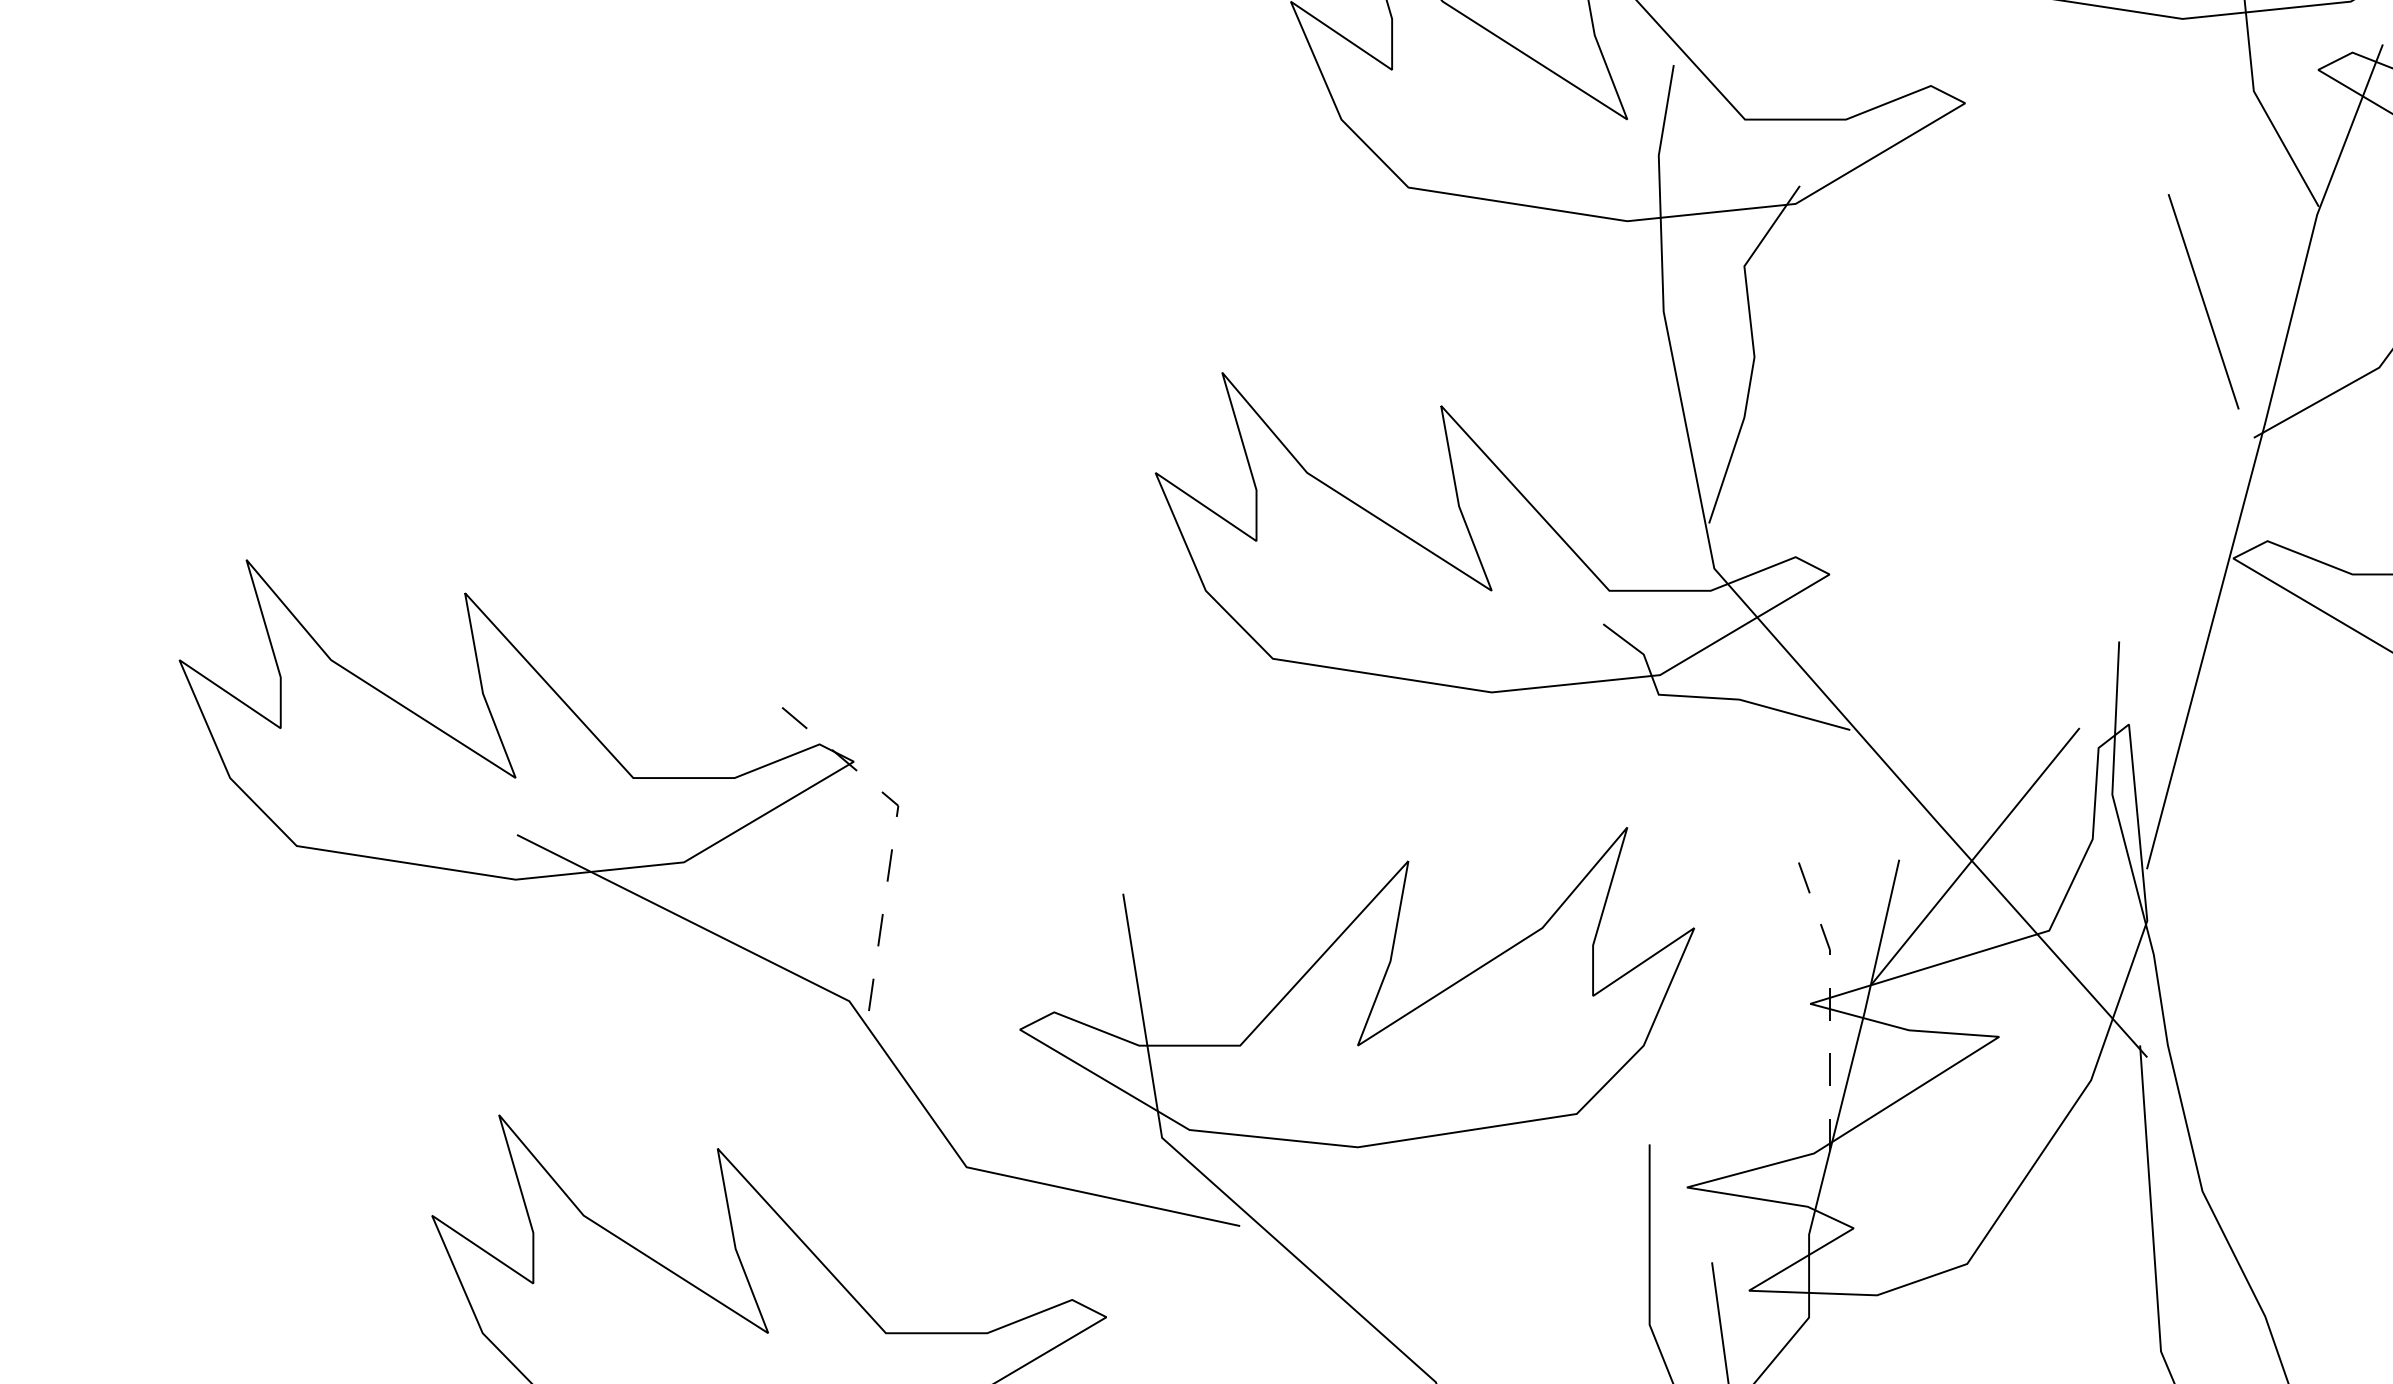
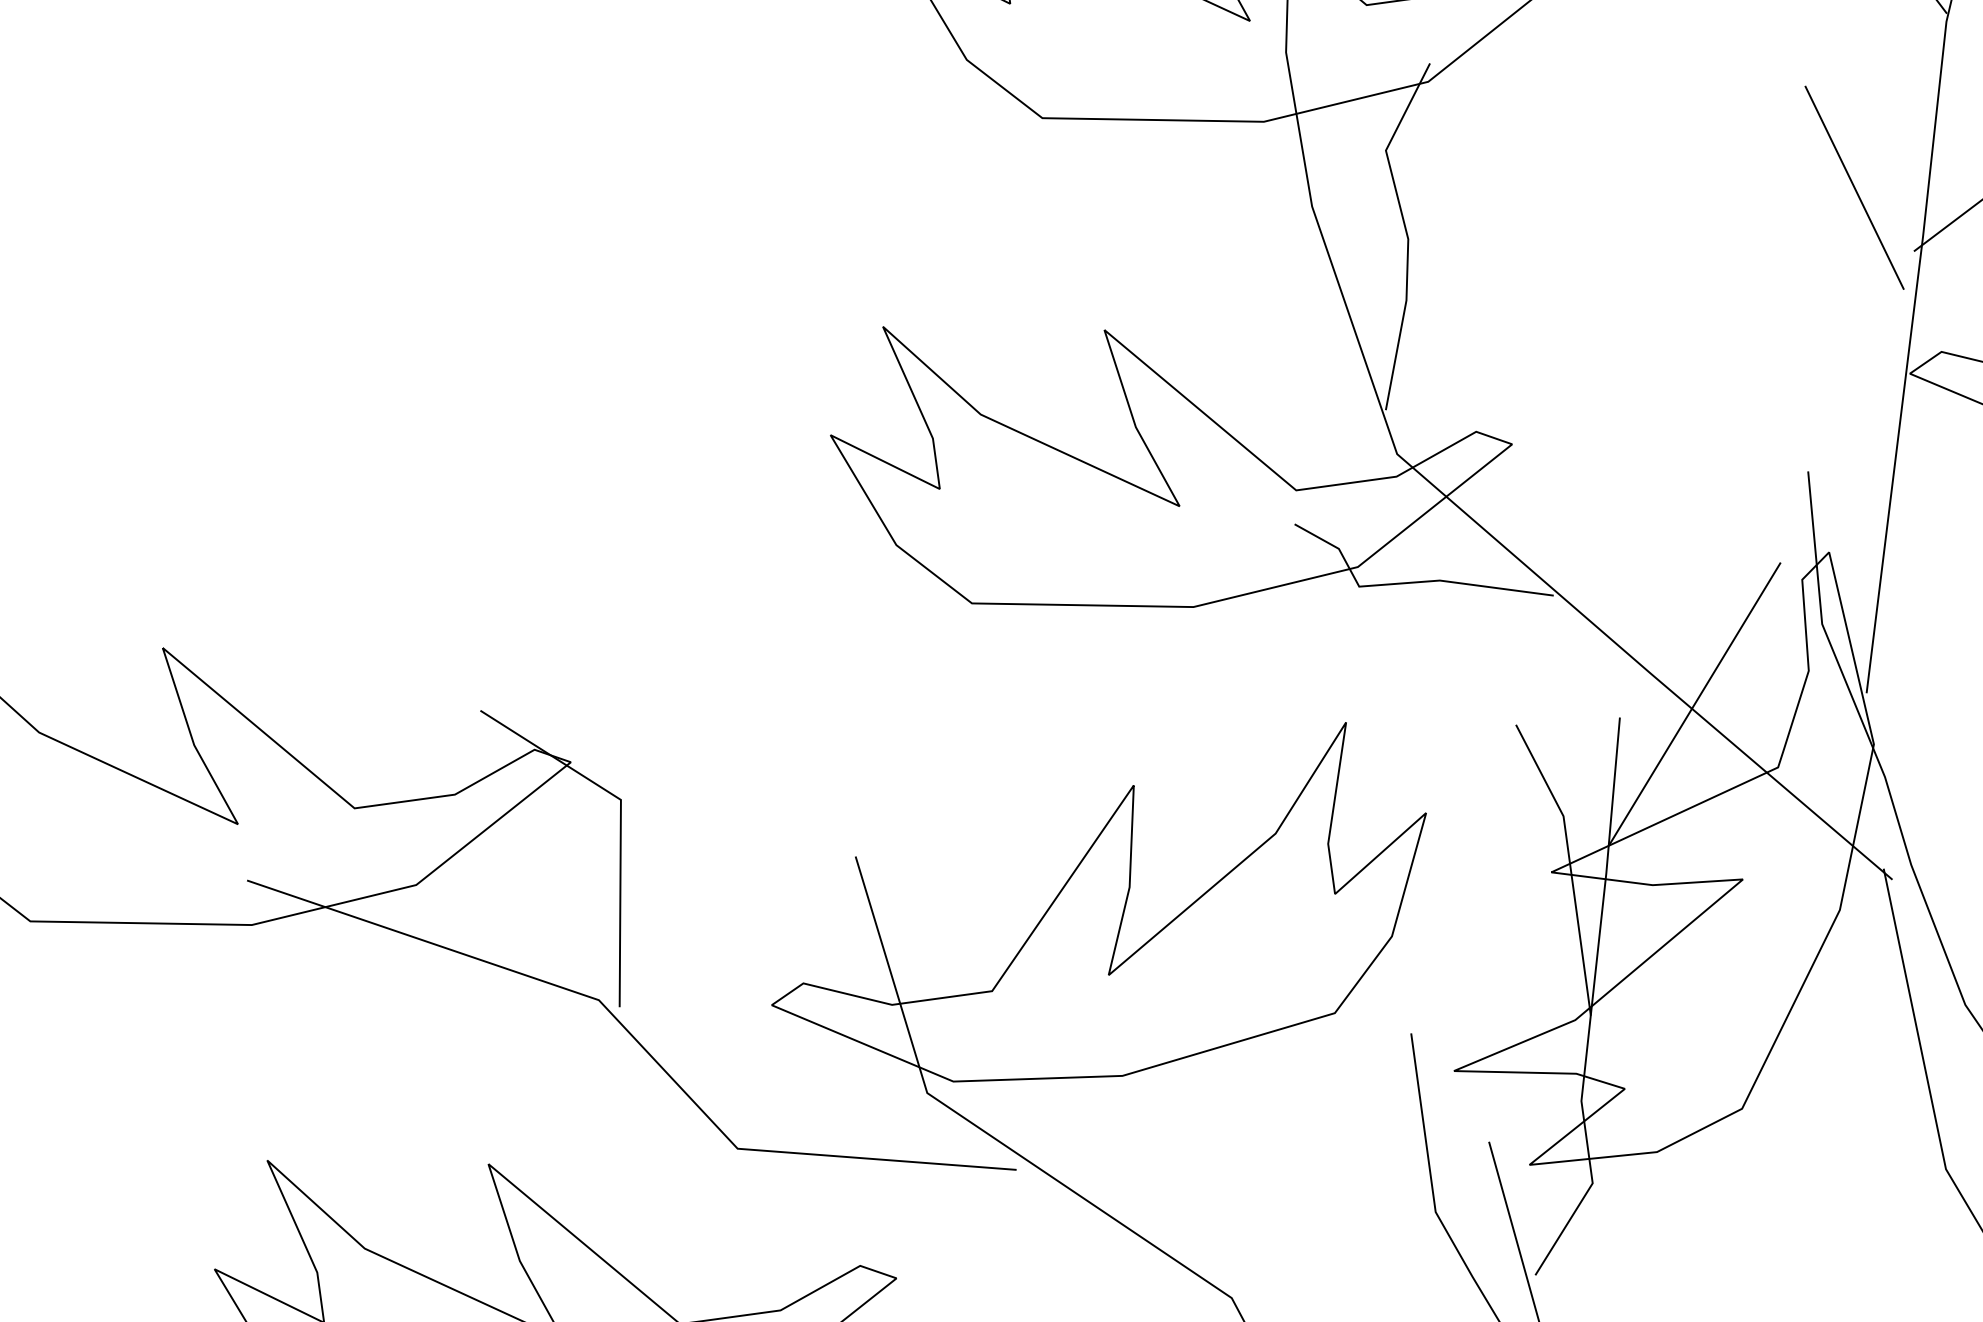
line: (2203, 301) -> (1854, 187), moved
line: (895, 825) -> (620, 819), dashed -> solid
line: (1830, 997) -> (1570, 863), dashed -> solid

